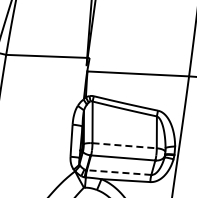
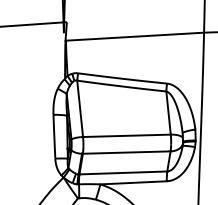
line: (125, 145) -> (128, 135), dashed -> solid
line: (118, 172) -> (122, 172), dashed -> solid

